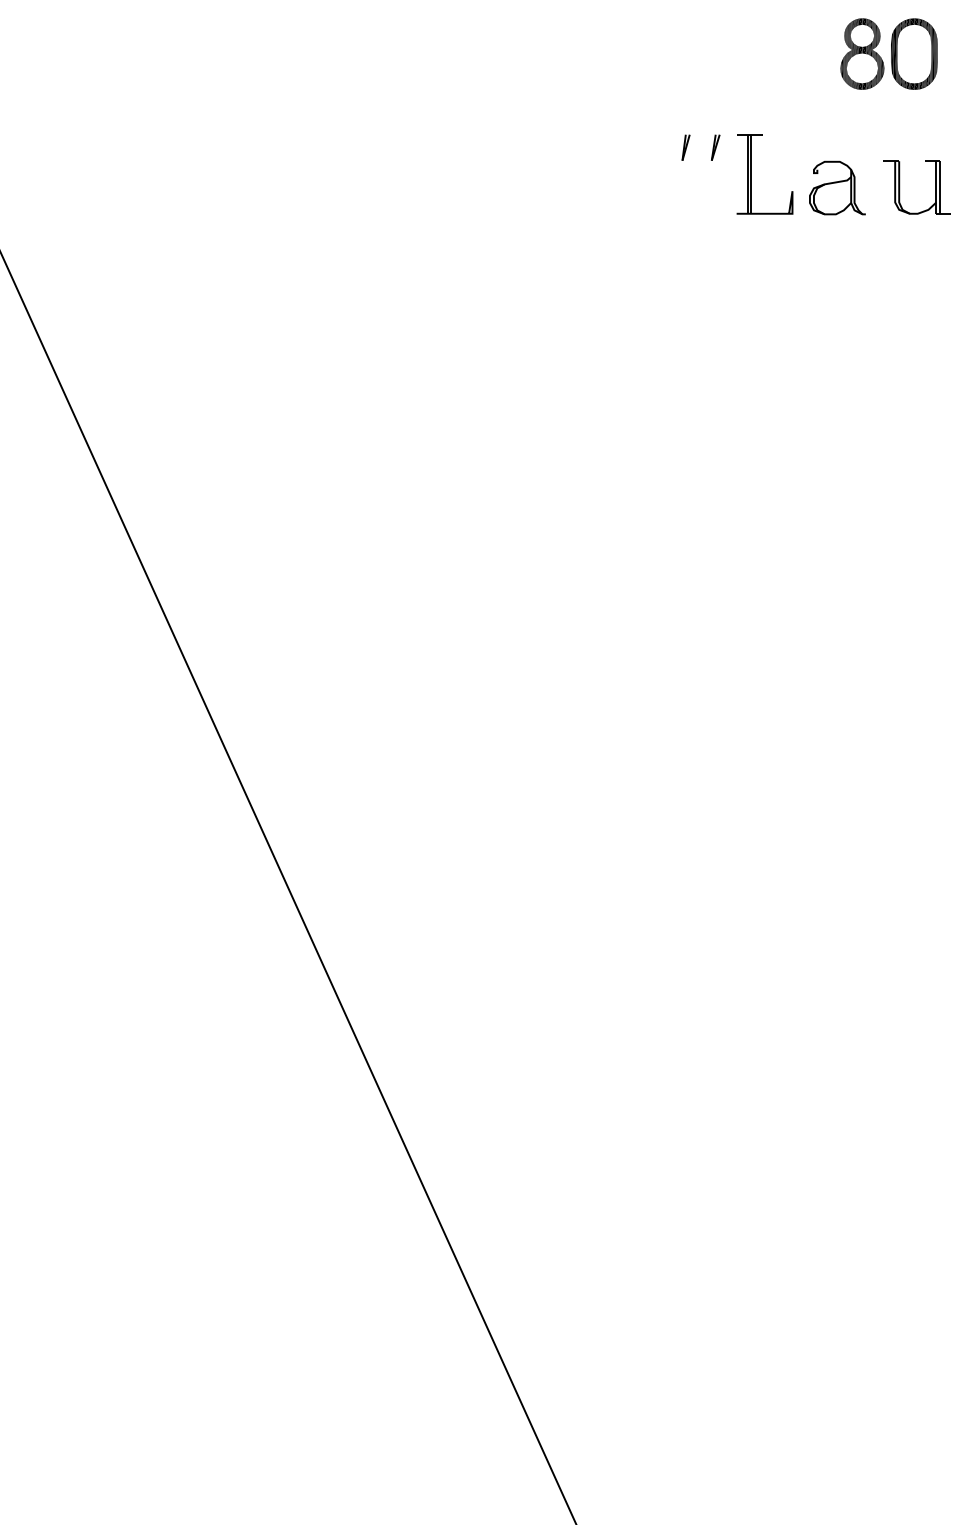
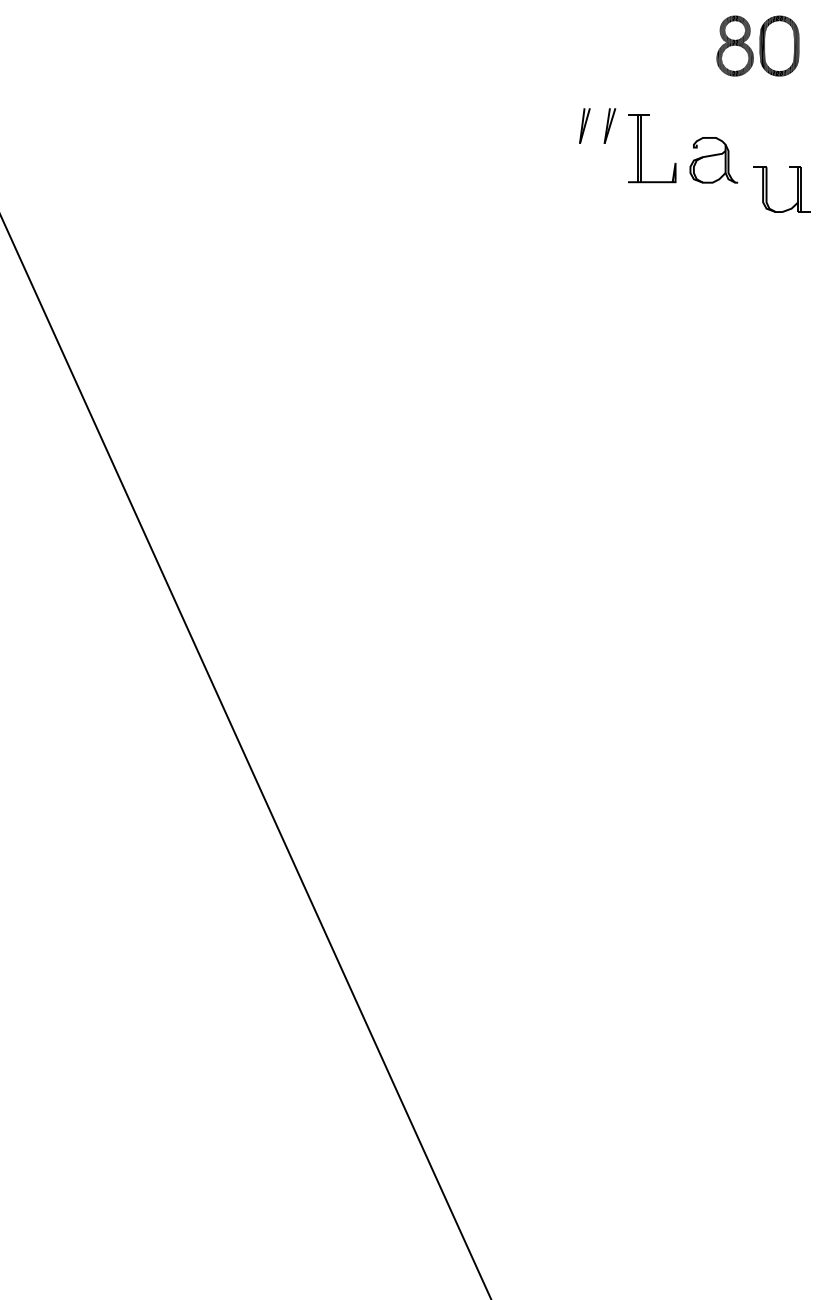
part: (685, 147) -> (584, 125), size x1.6
part: (715, 147) -> (609, 125), size x1.6
part: (900, 187) -> (767, 189), moved

